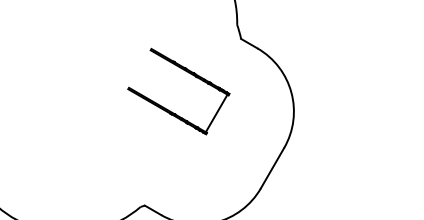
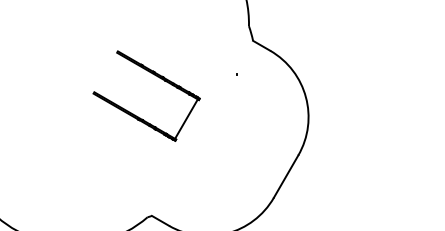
part: (188, 73) -> (156, 77), moved

